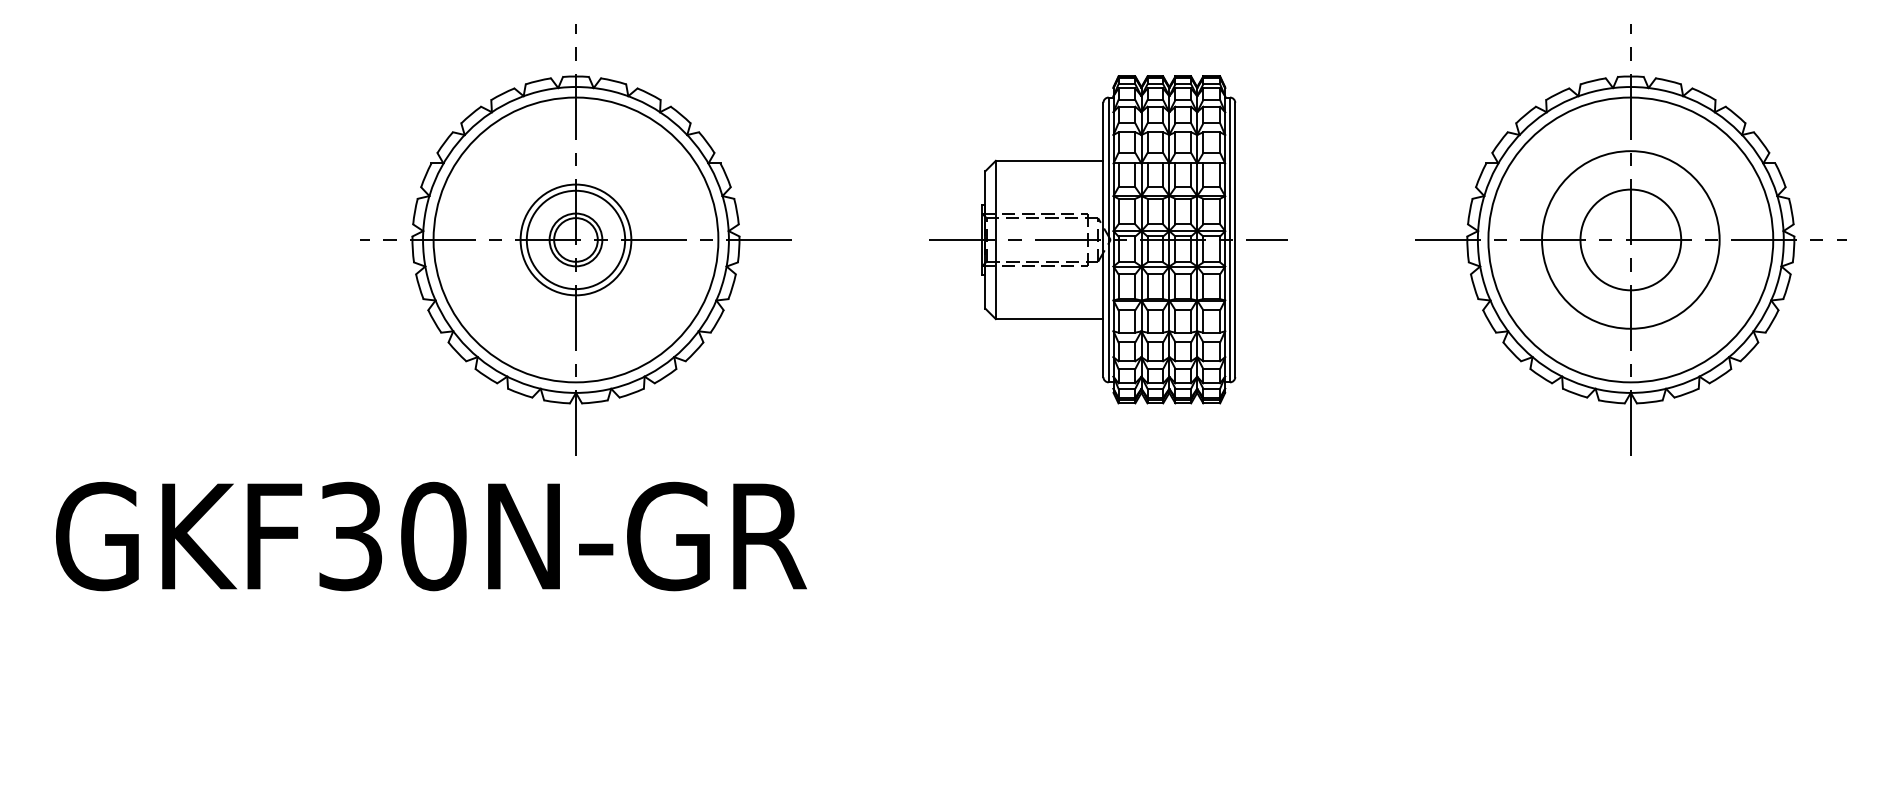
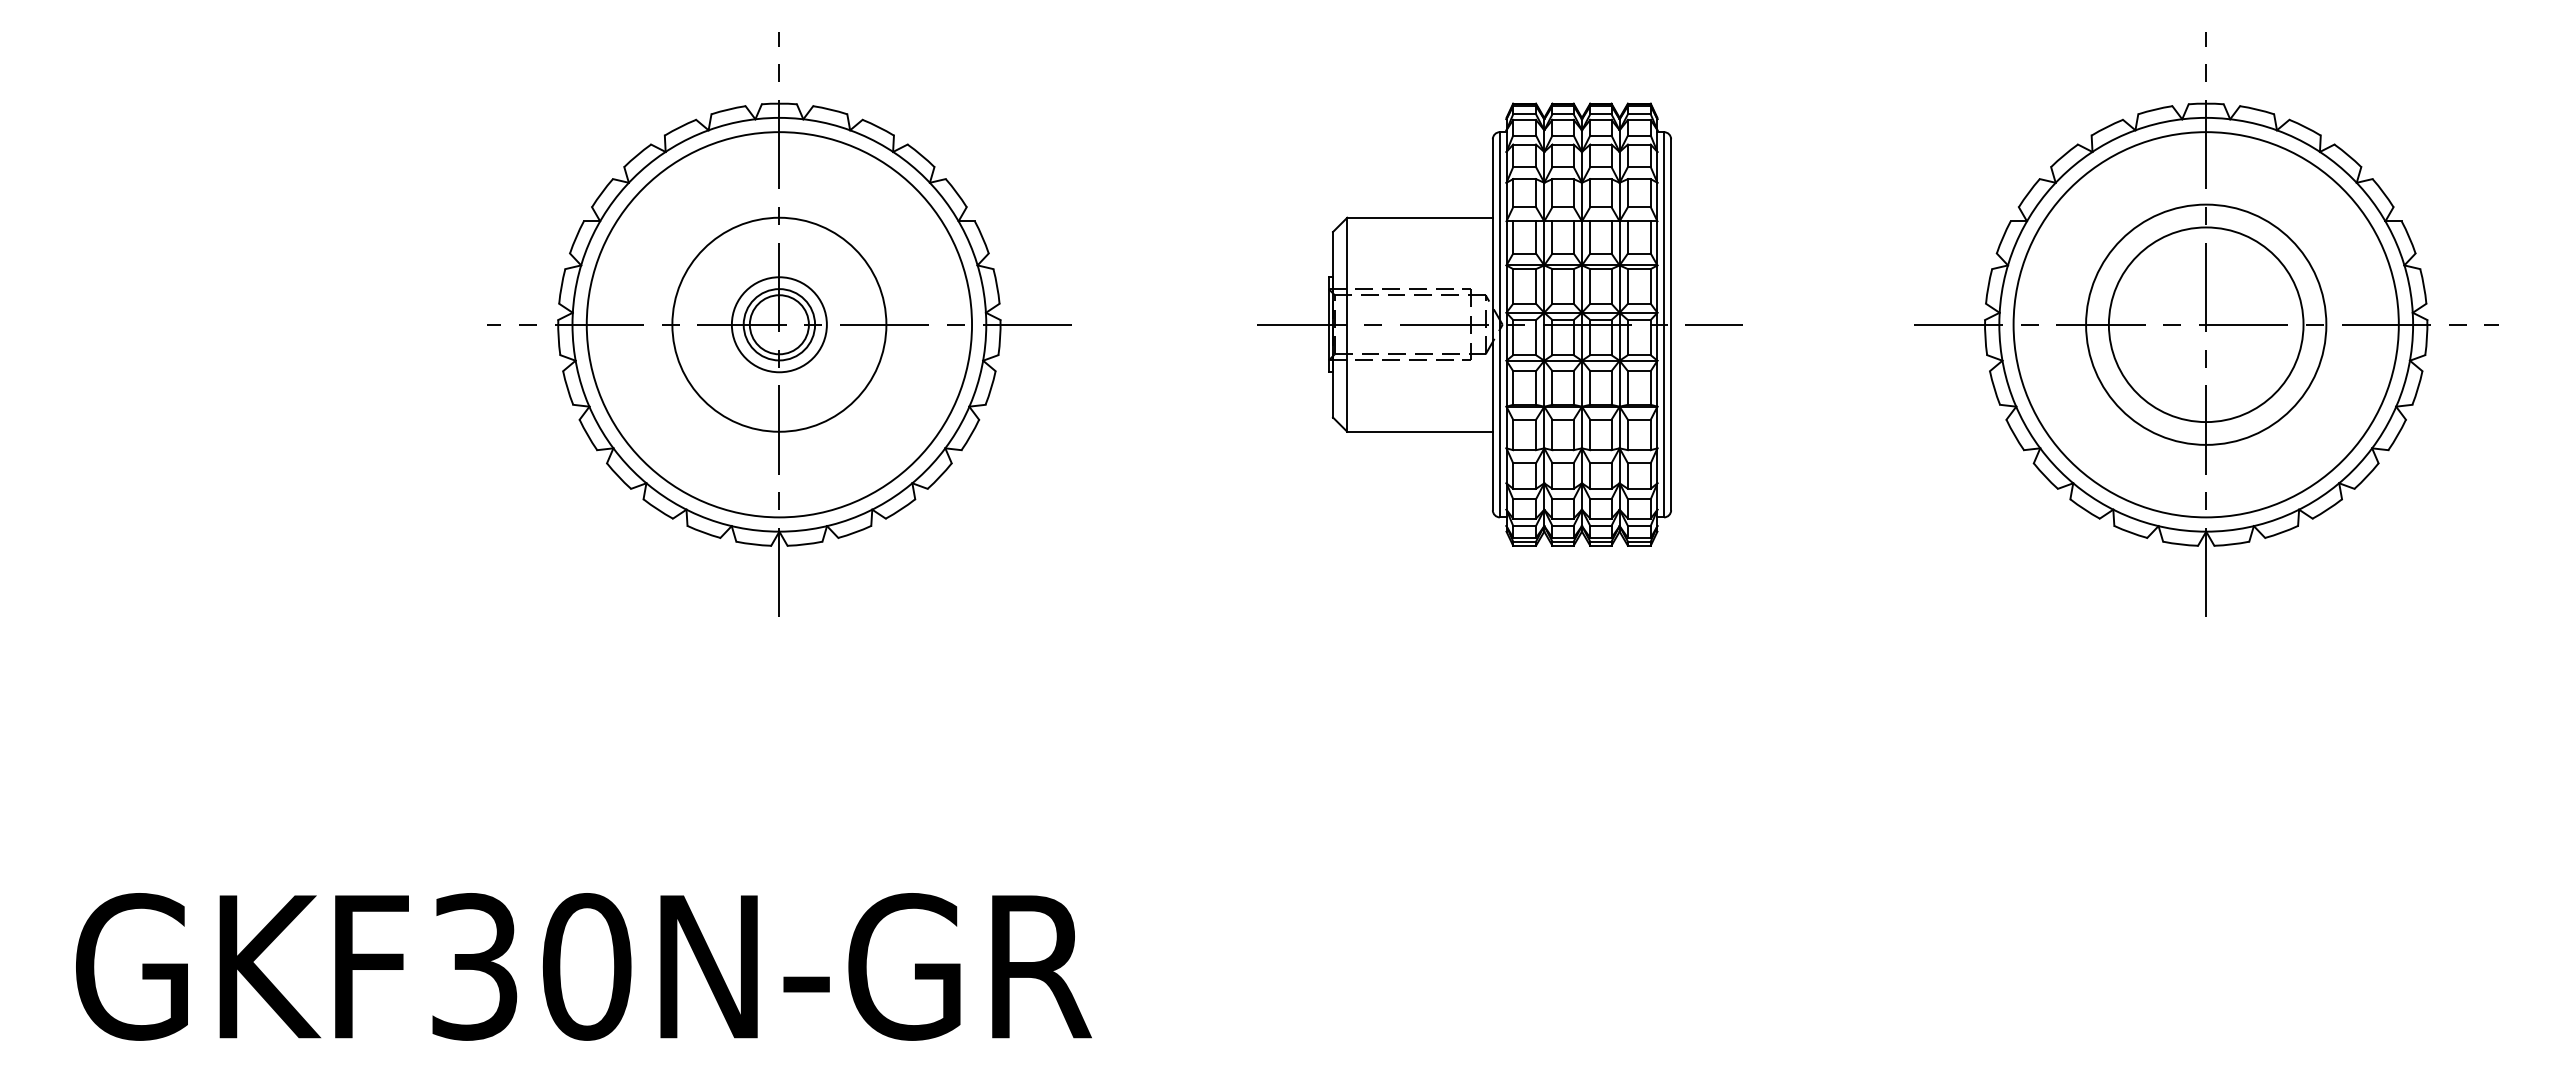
circle: (575, 239) -> (778, 324), size x0.71
circle: (576, 239) -> (779, 324), size x1.43
circle: (1630, 239) -> (2205, 324), size x1.43
text: (431, 536) -> (583, 966), moved

